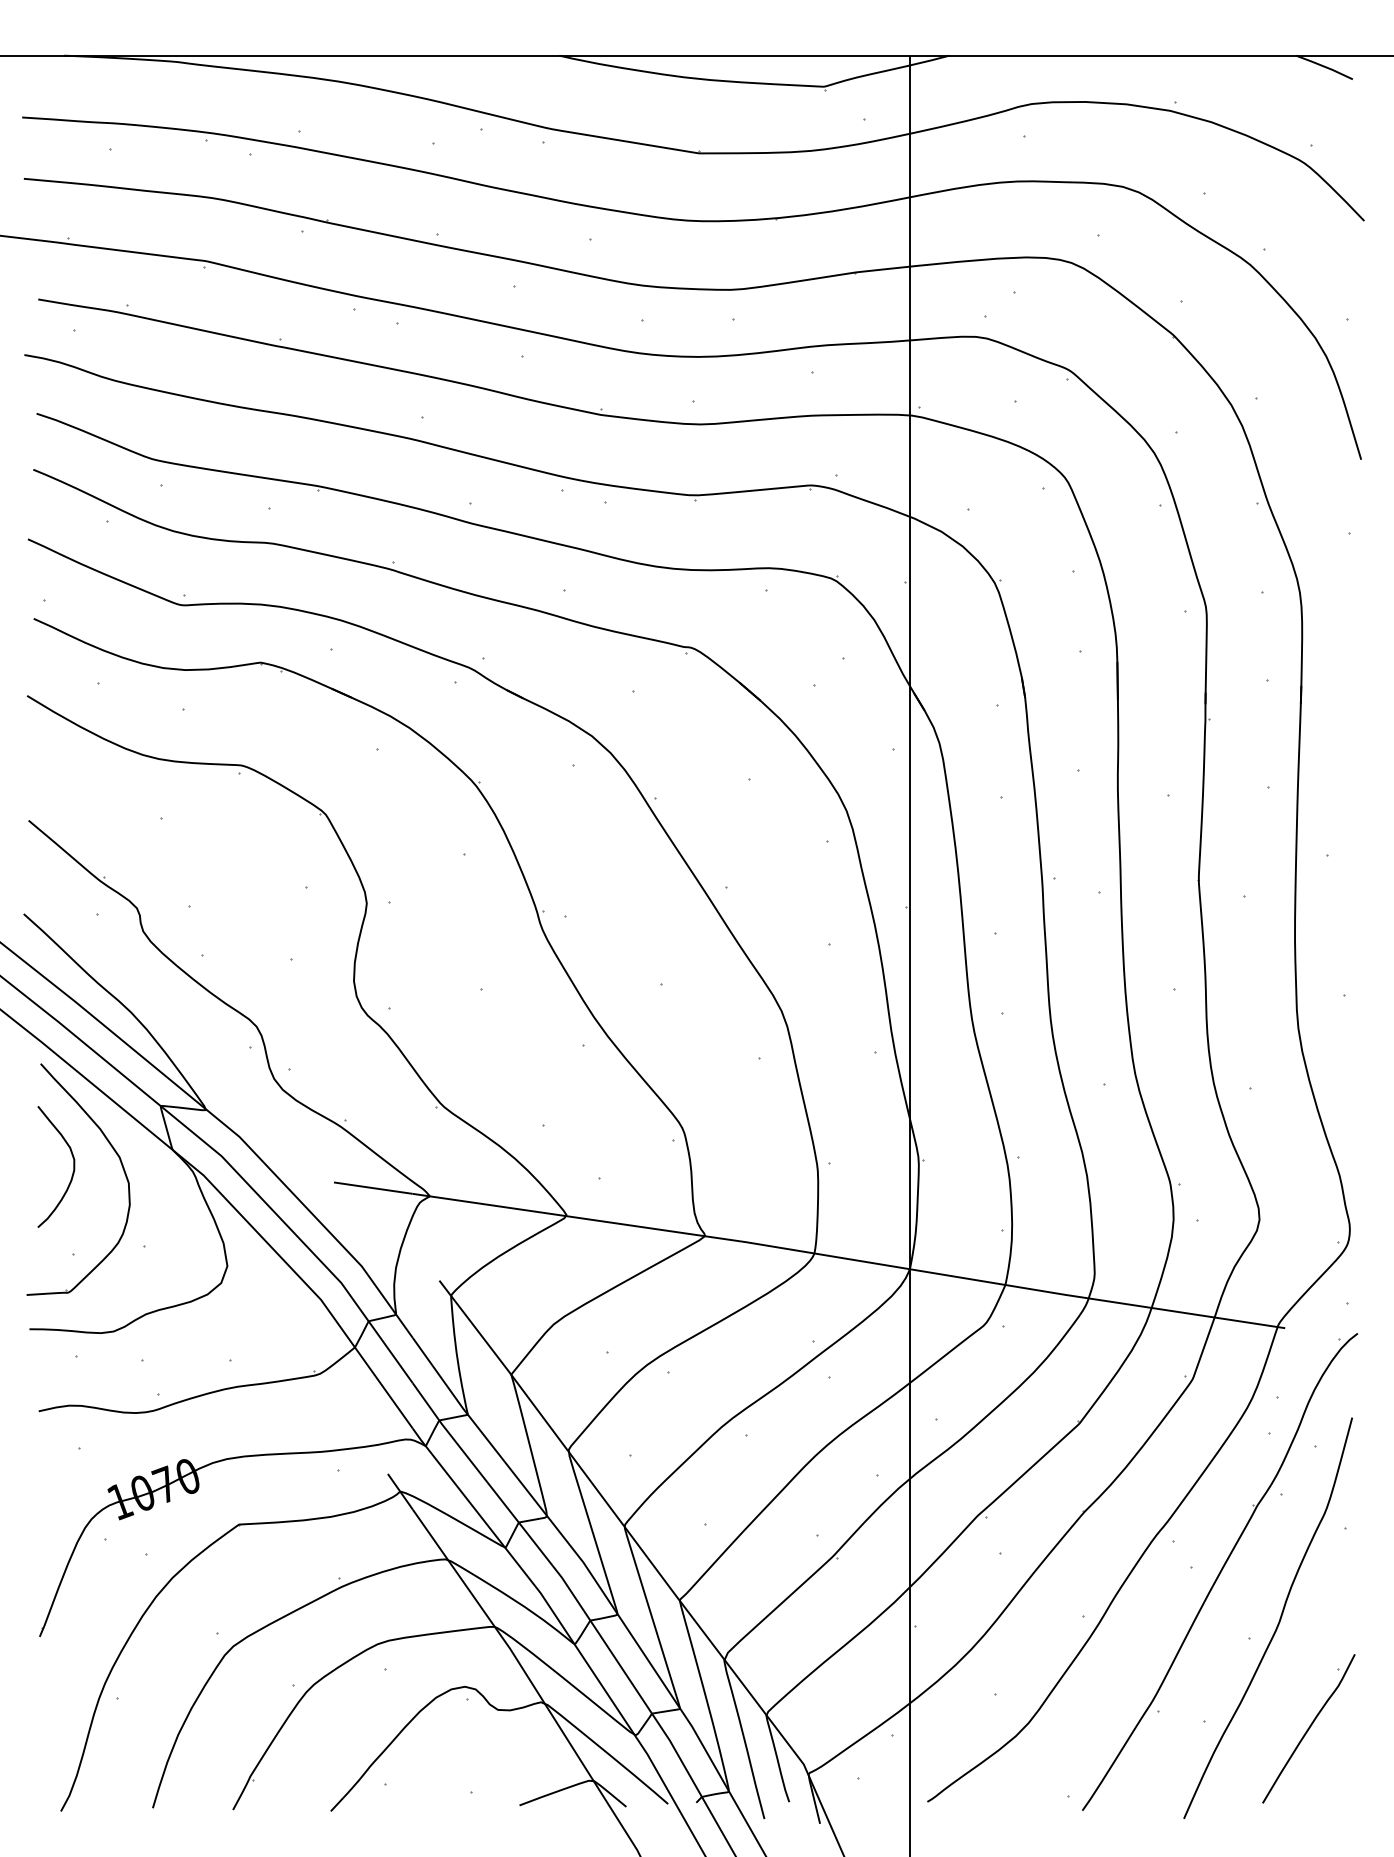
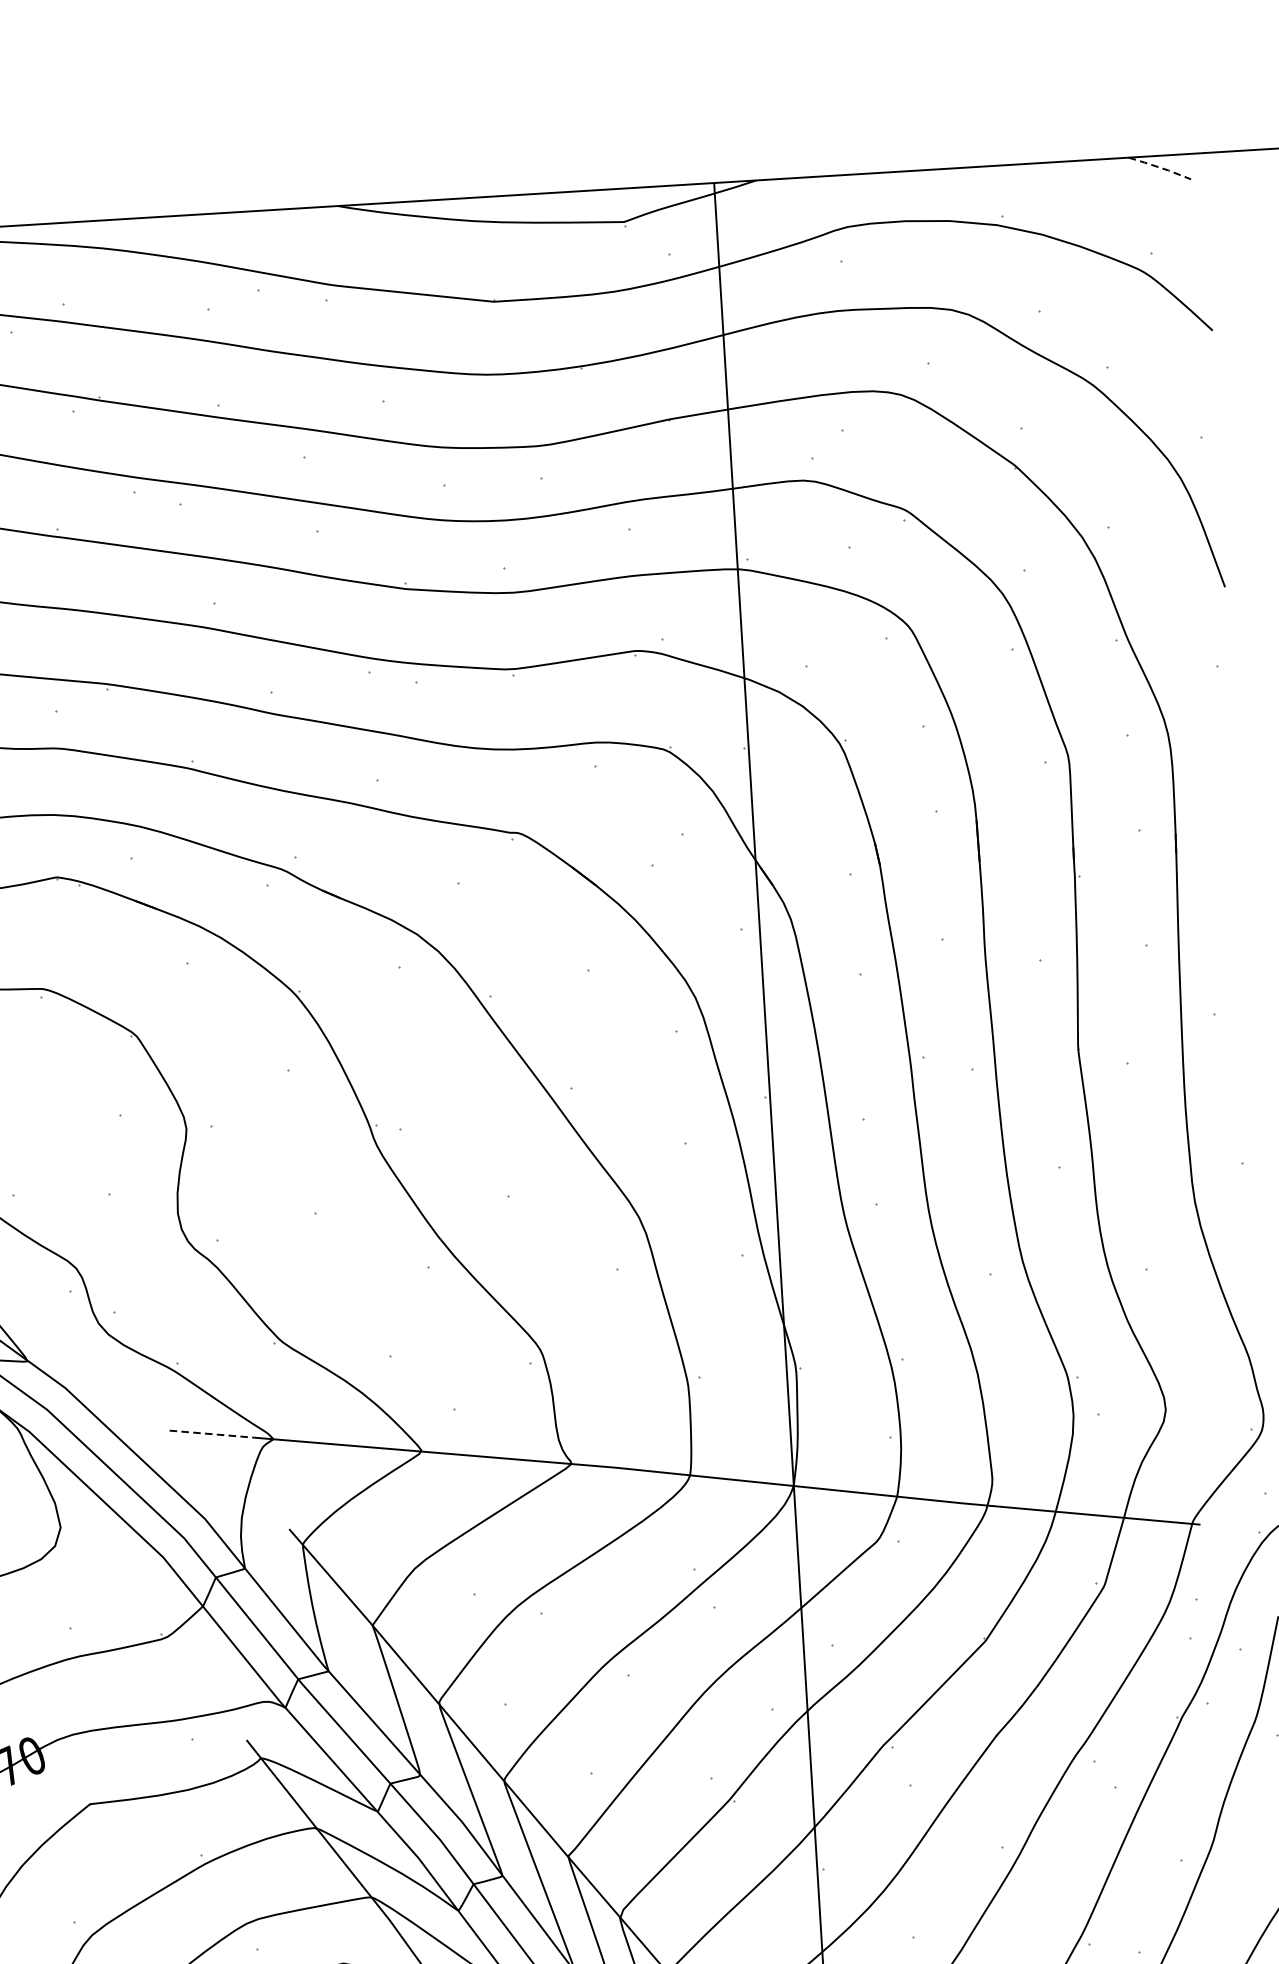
line: (1325, 66) -> (1160, 167), solid -> dashed
line: (373, 1188) -> (212, 1434), solid -> dashed

